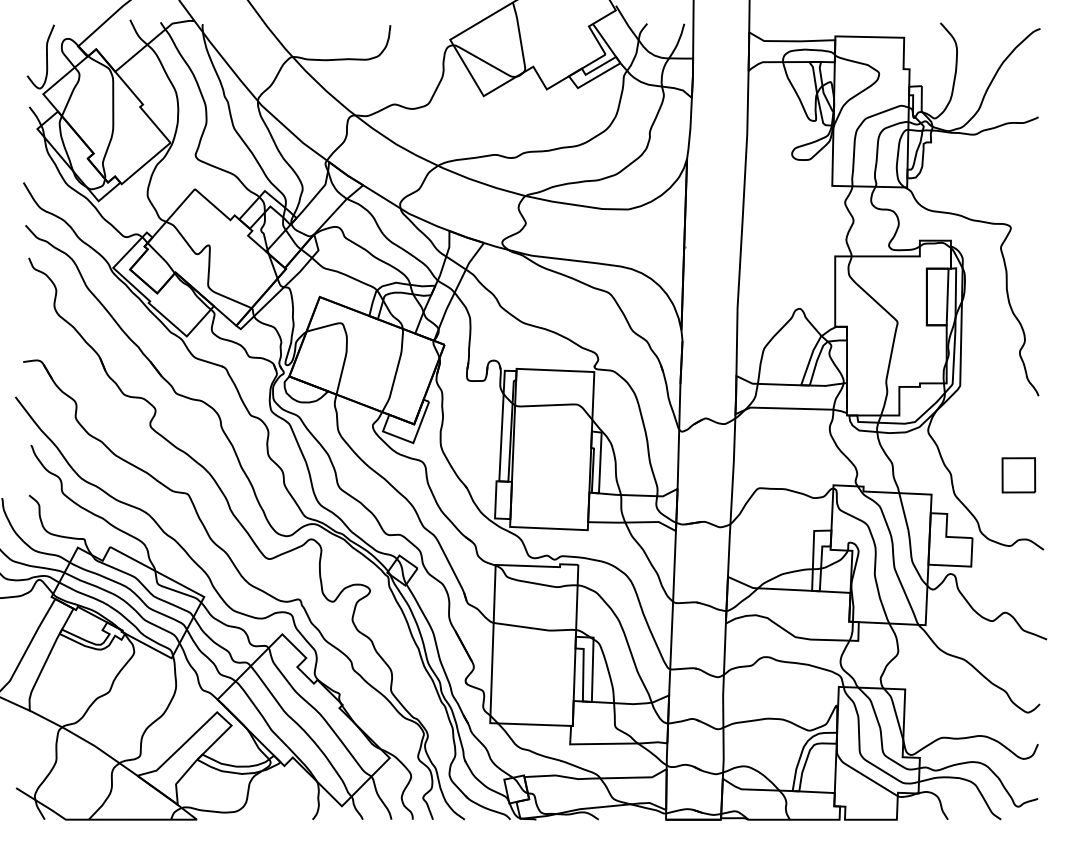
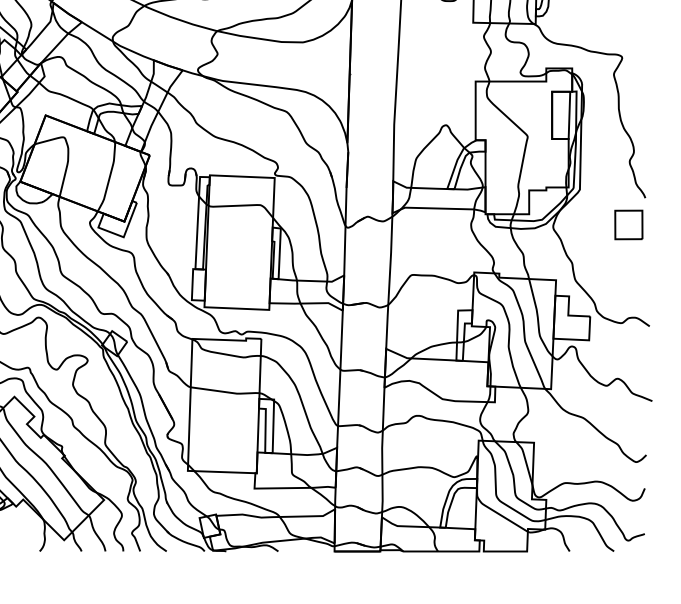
part: (1018, 475) -> (628, 225), moved

